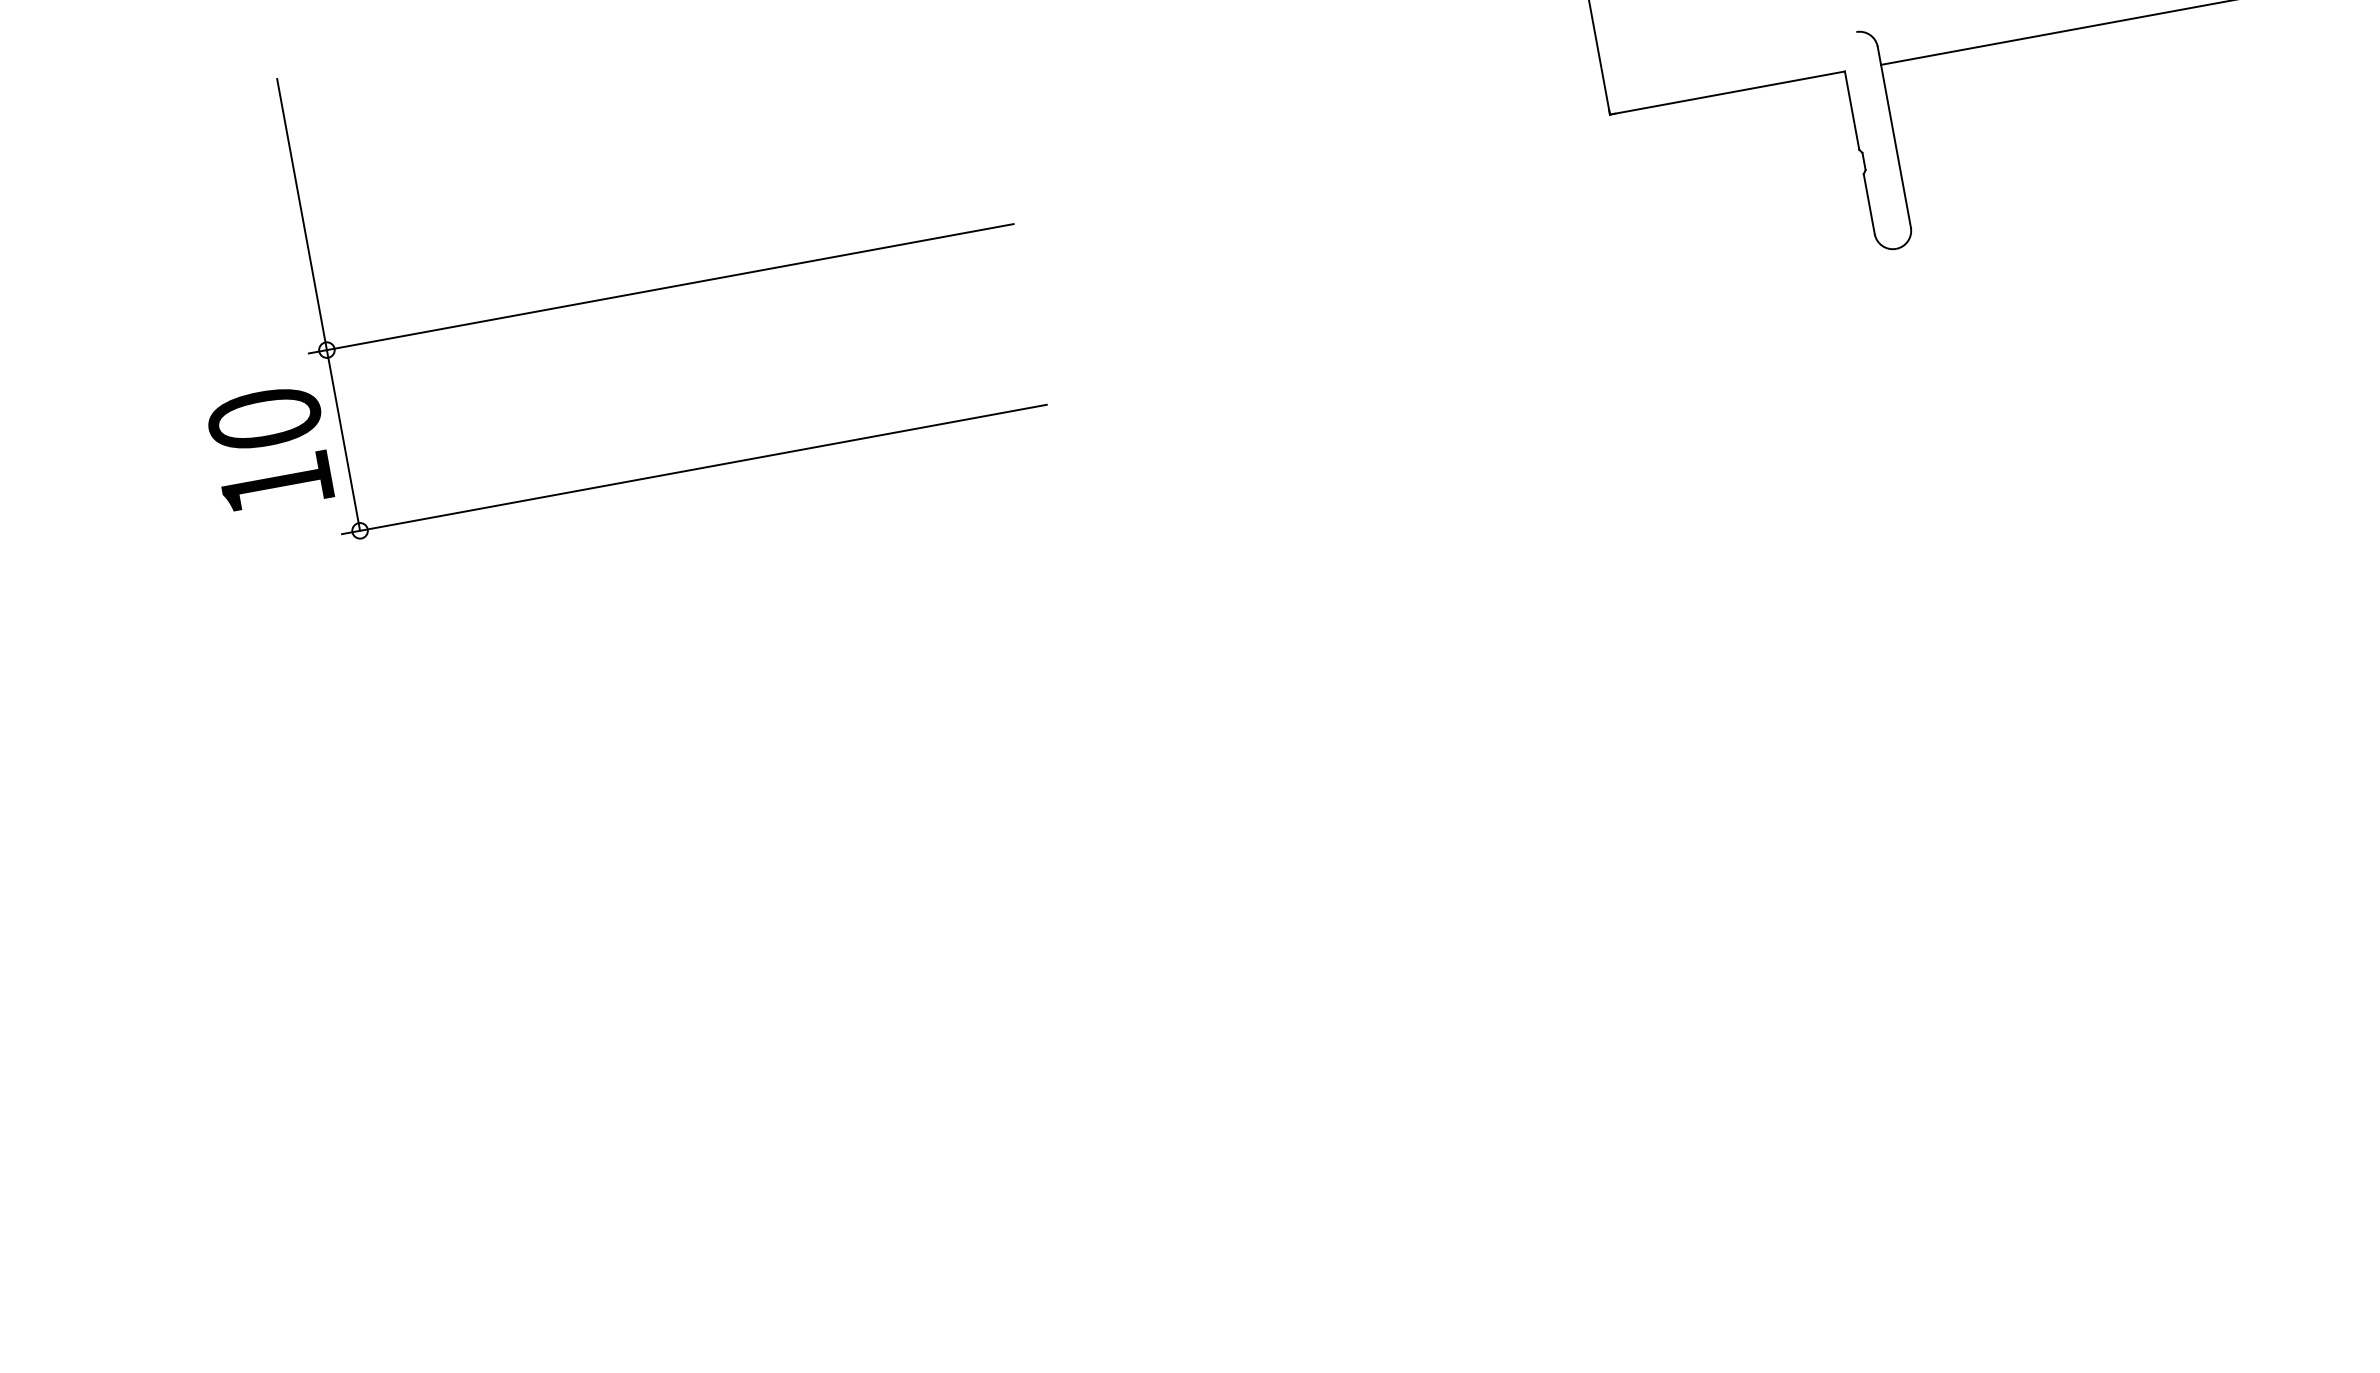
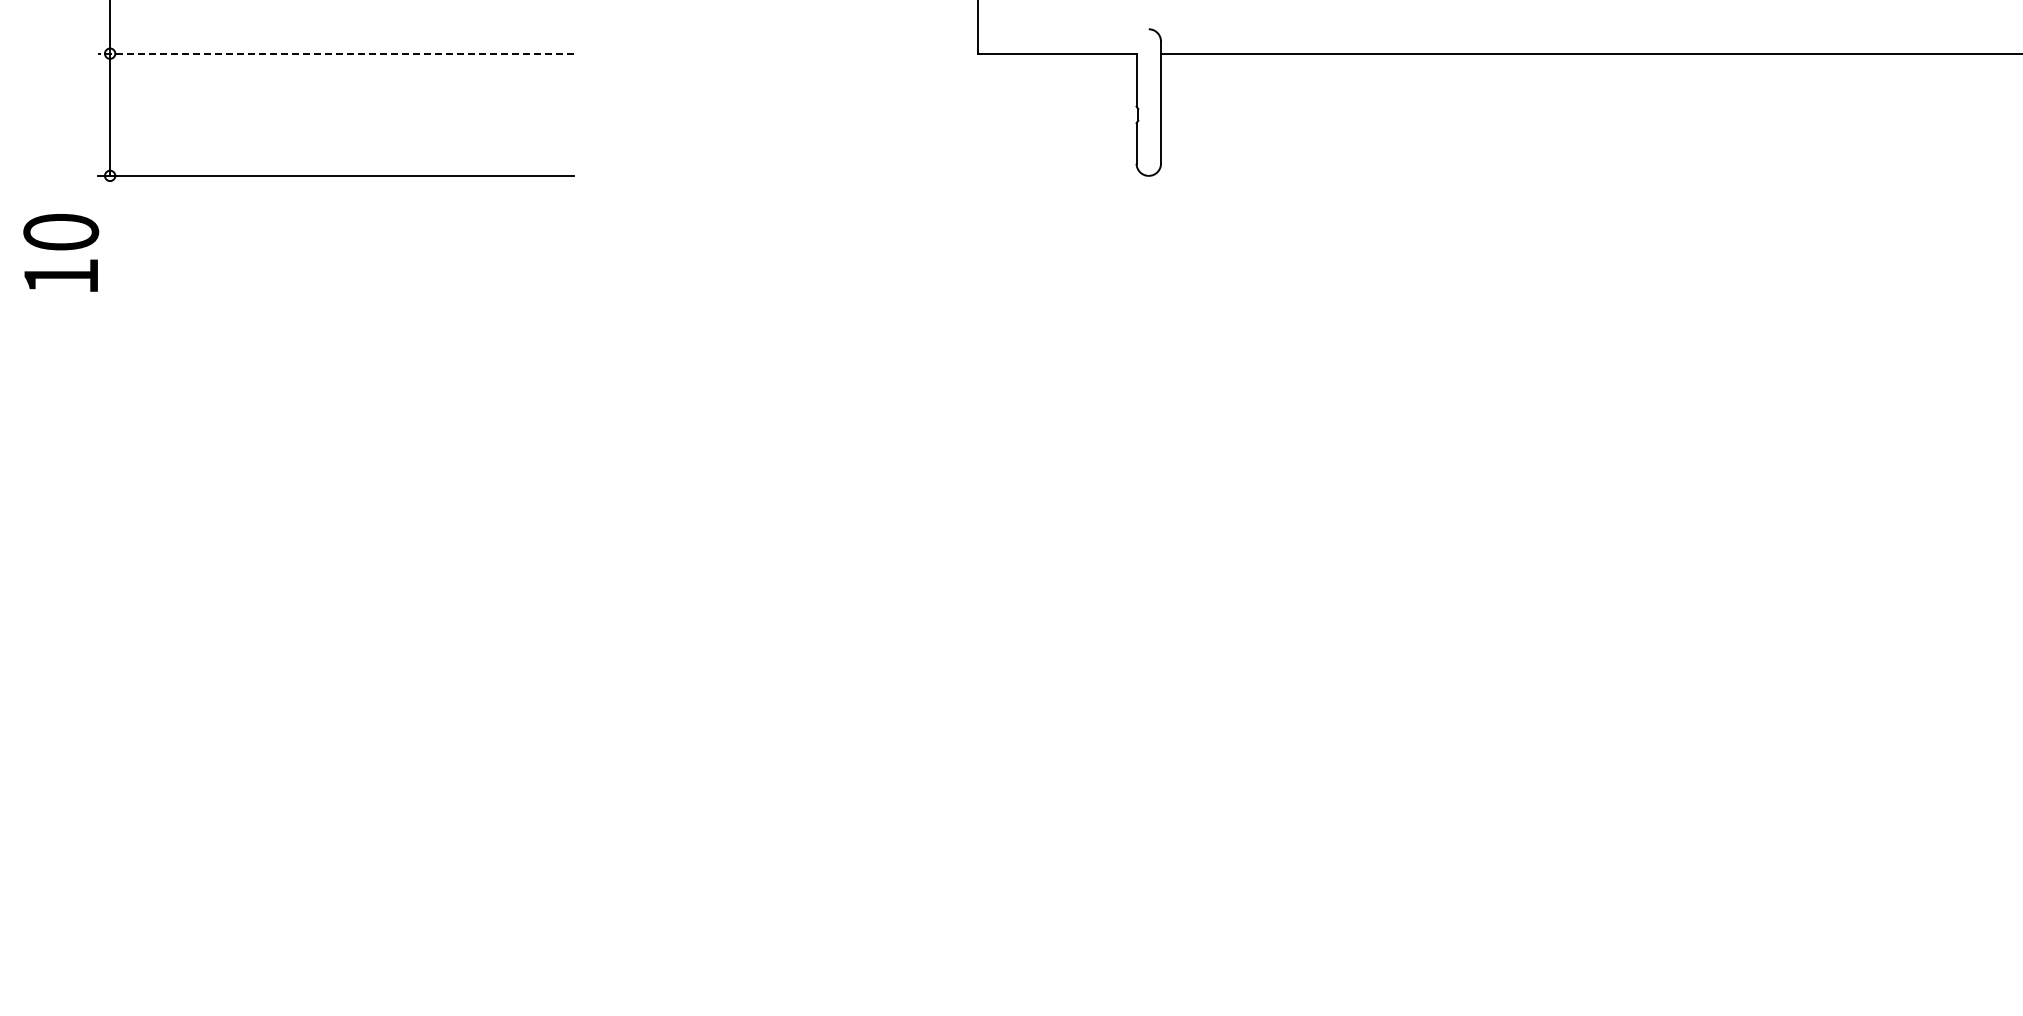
line: (660, 288) -> (335, 53), solid -> dashed
text: (270, 448) -> (61, 252), moved

